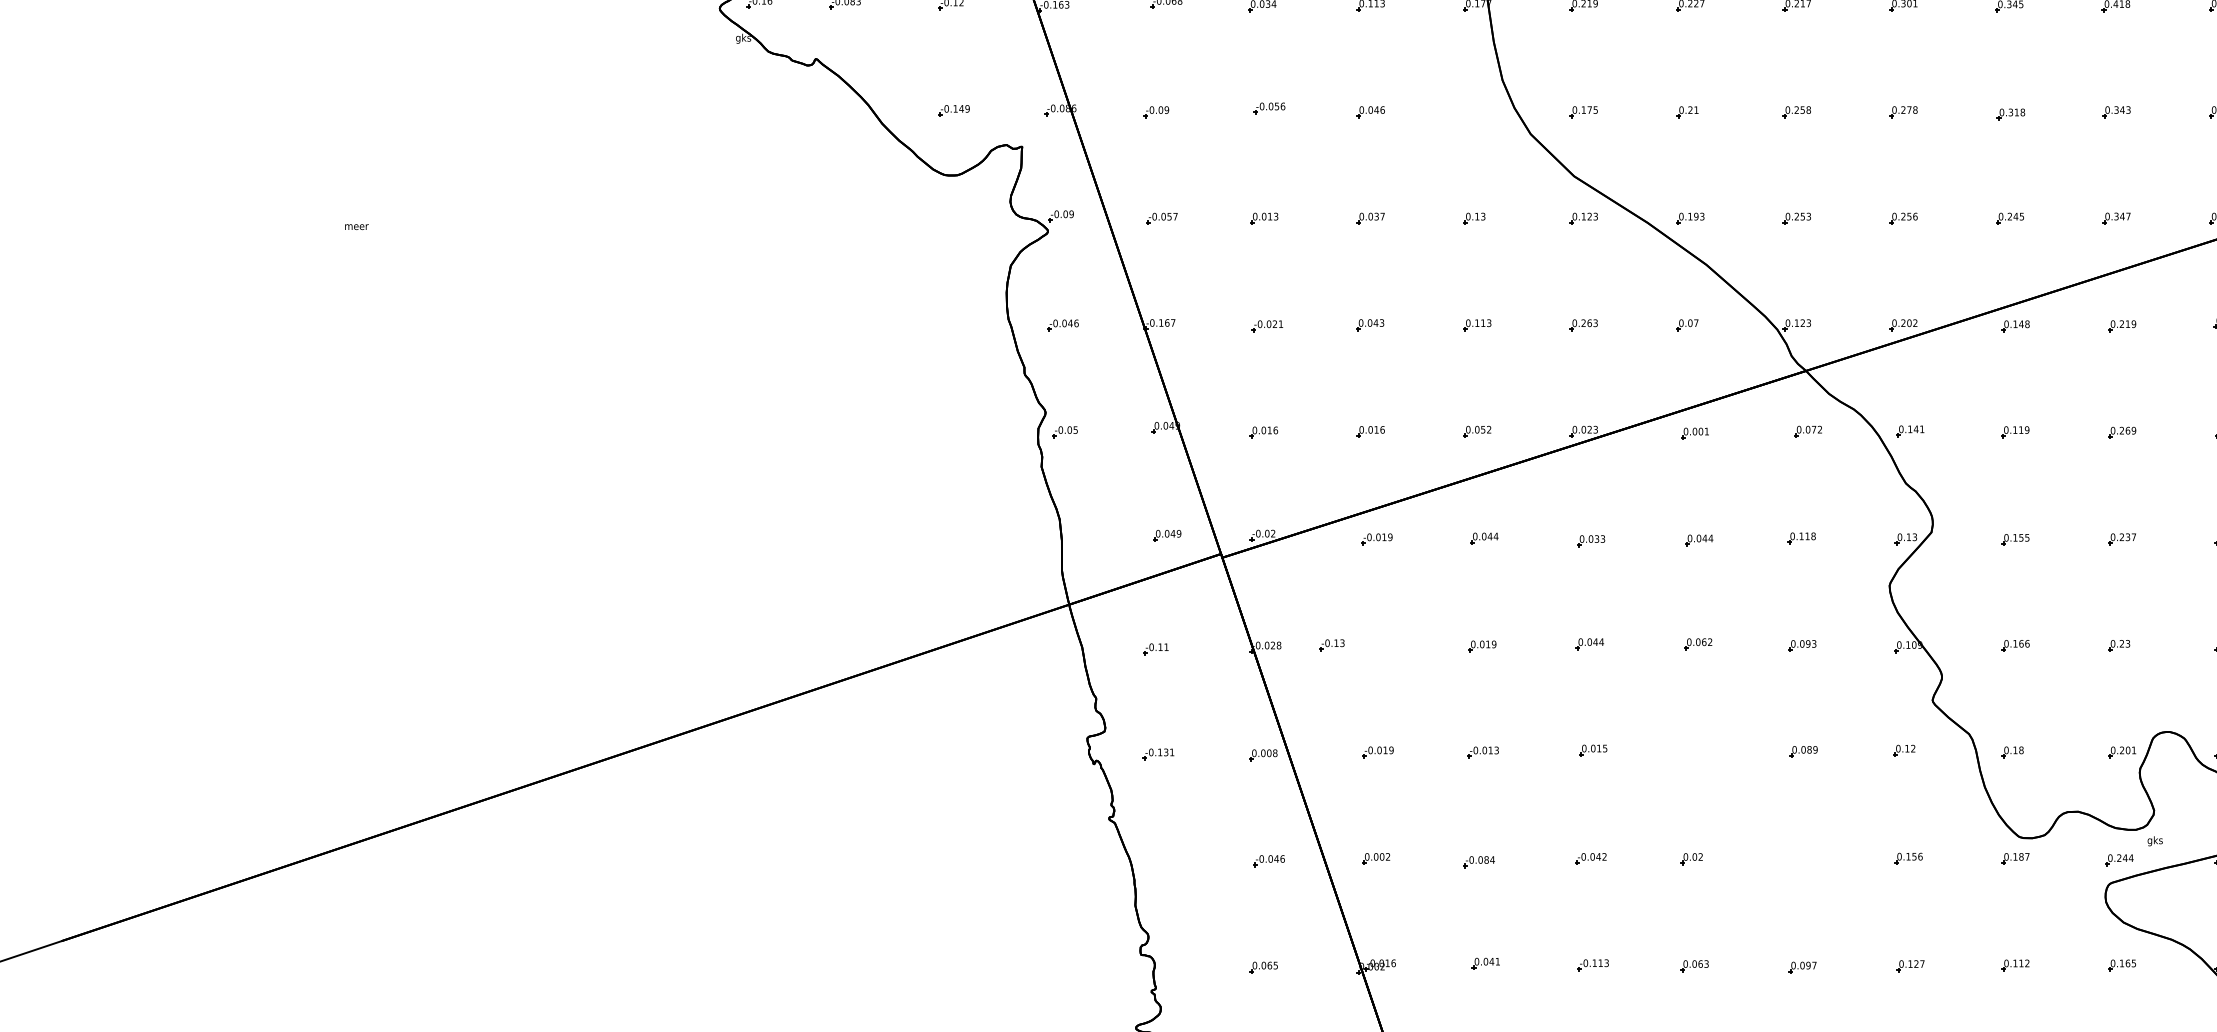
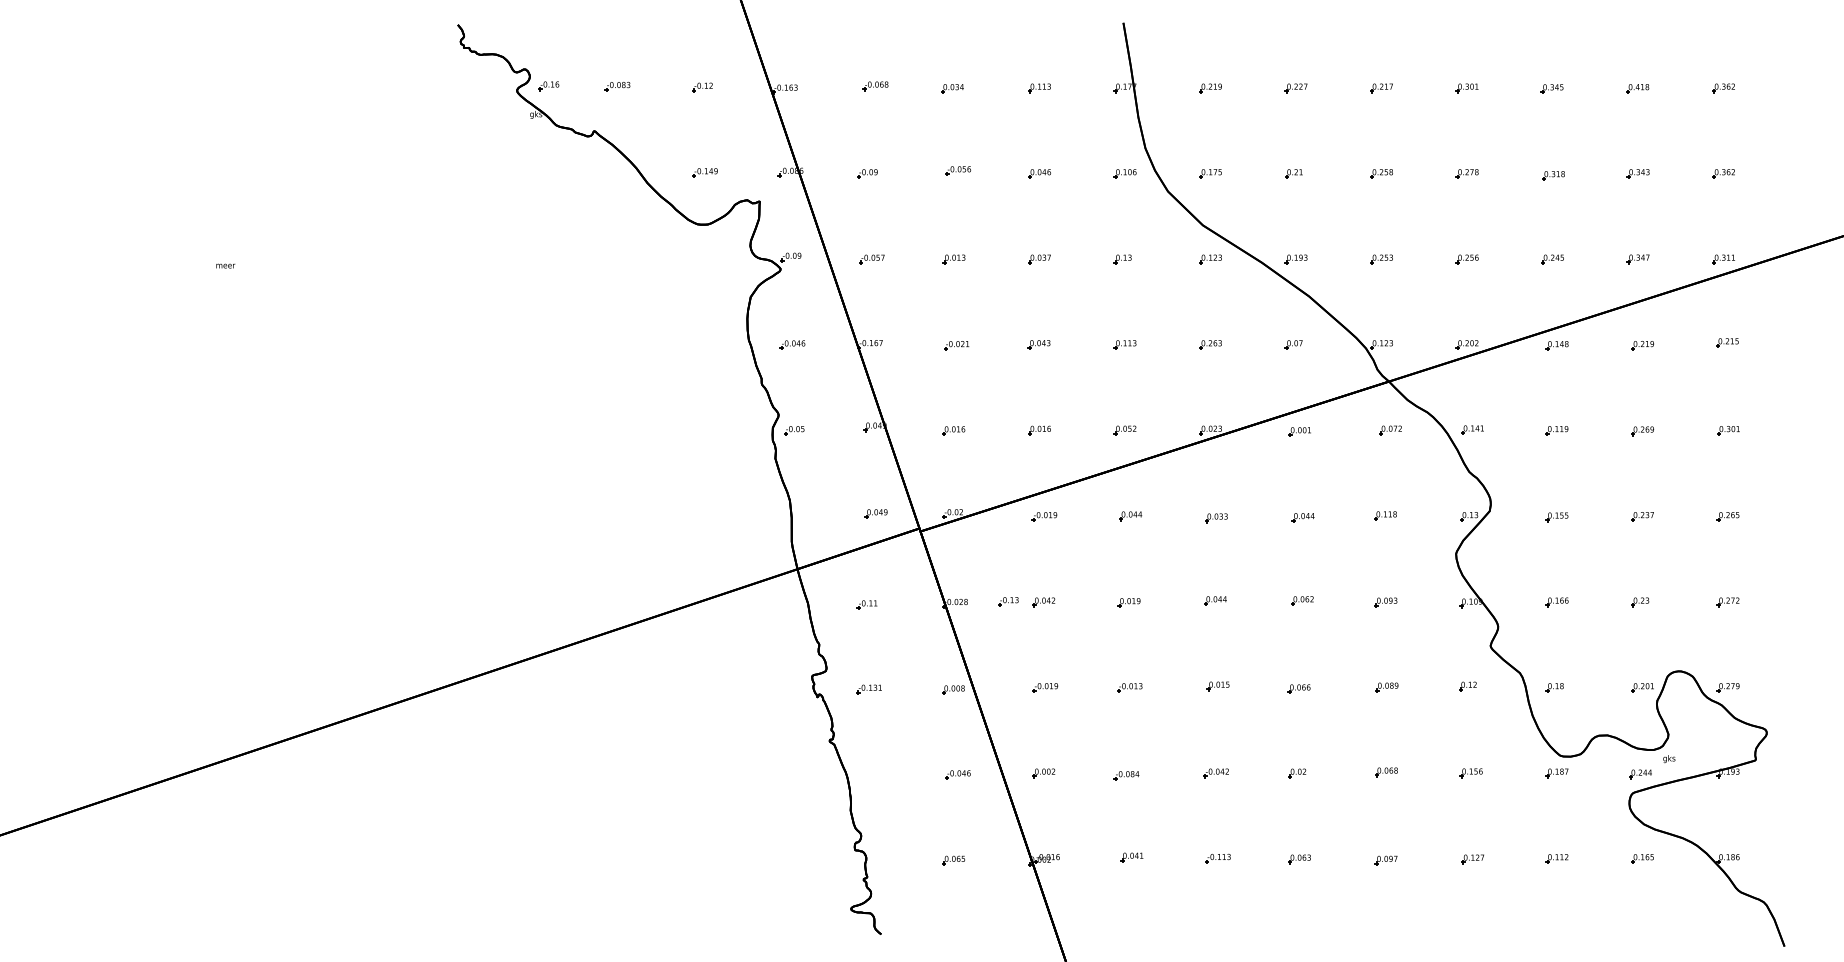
part: (1476, 111) -> (1124, 173), added
part: (1375, 646) -> (1043, 602), added
part: (1693, 753) -> (1298, 688), added
part: (1802, 857) -> (1386, 772), added

